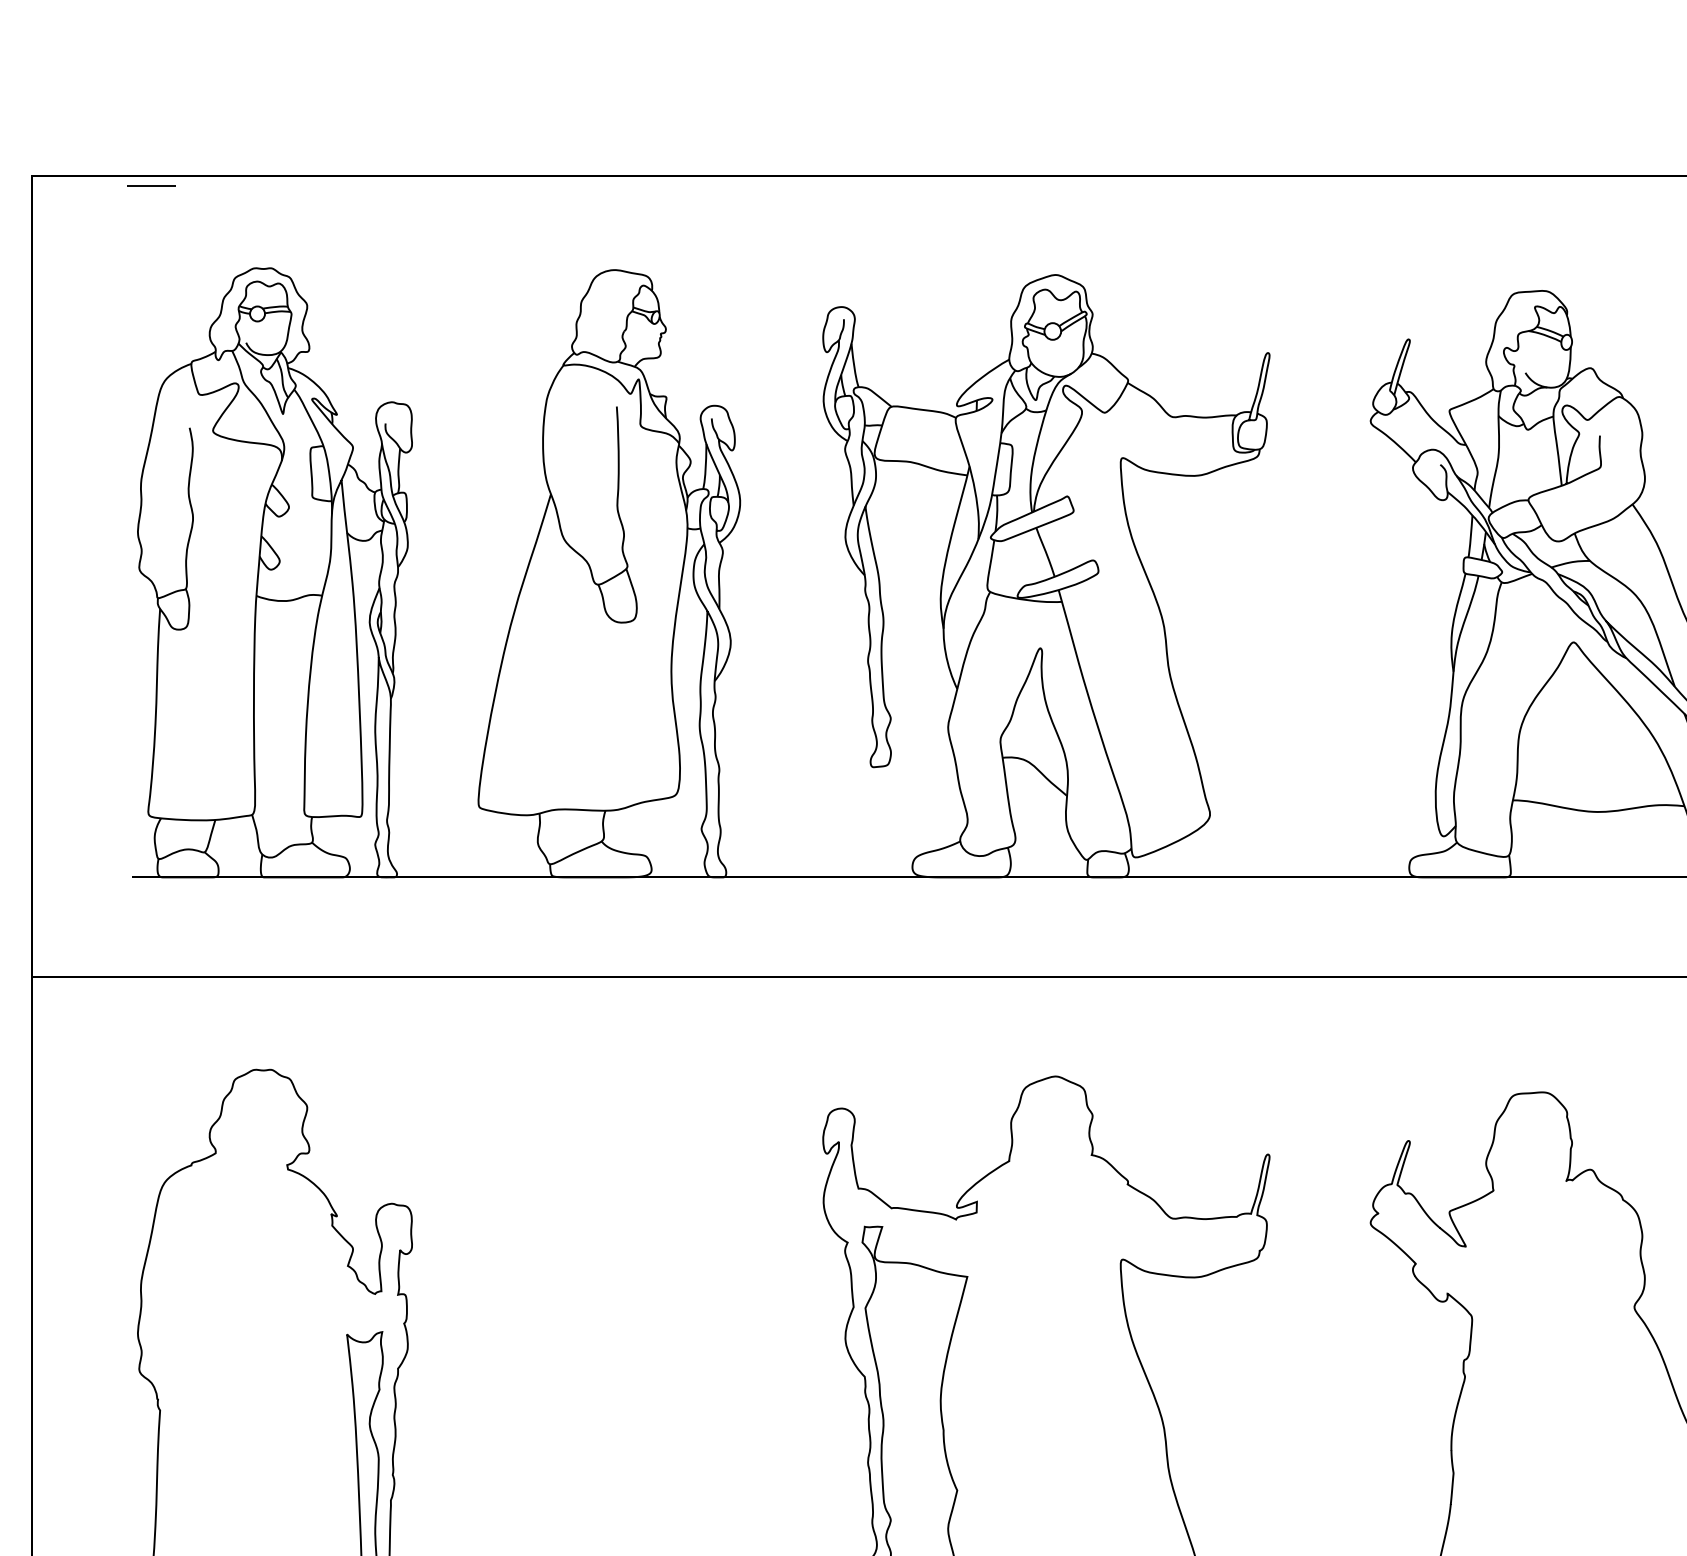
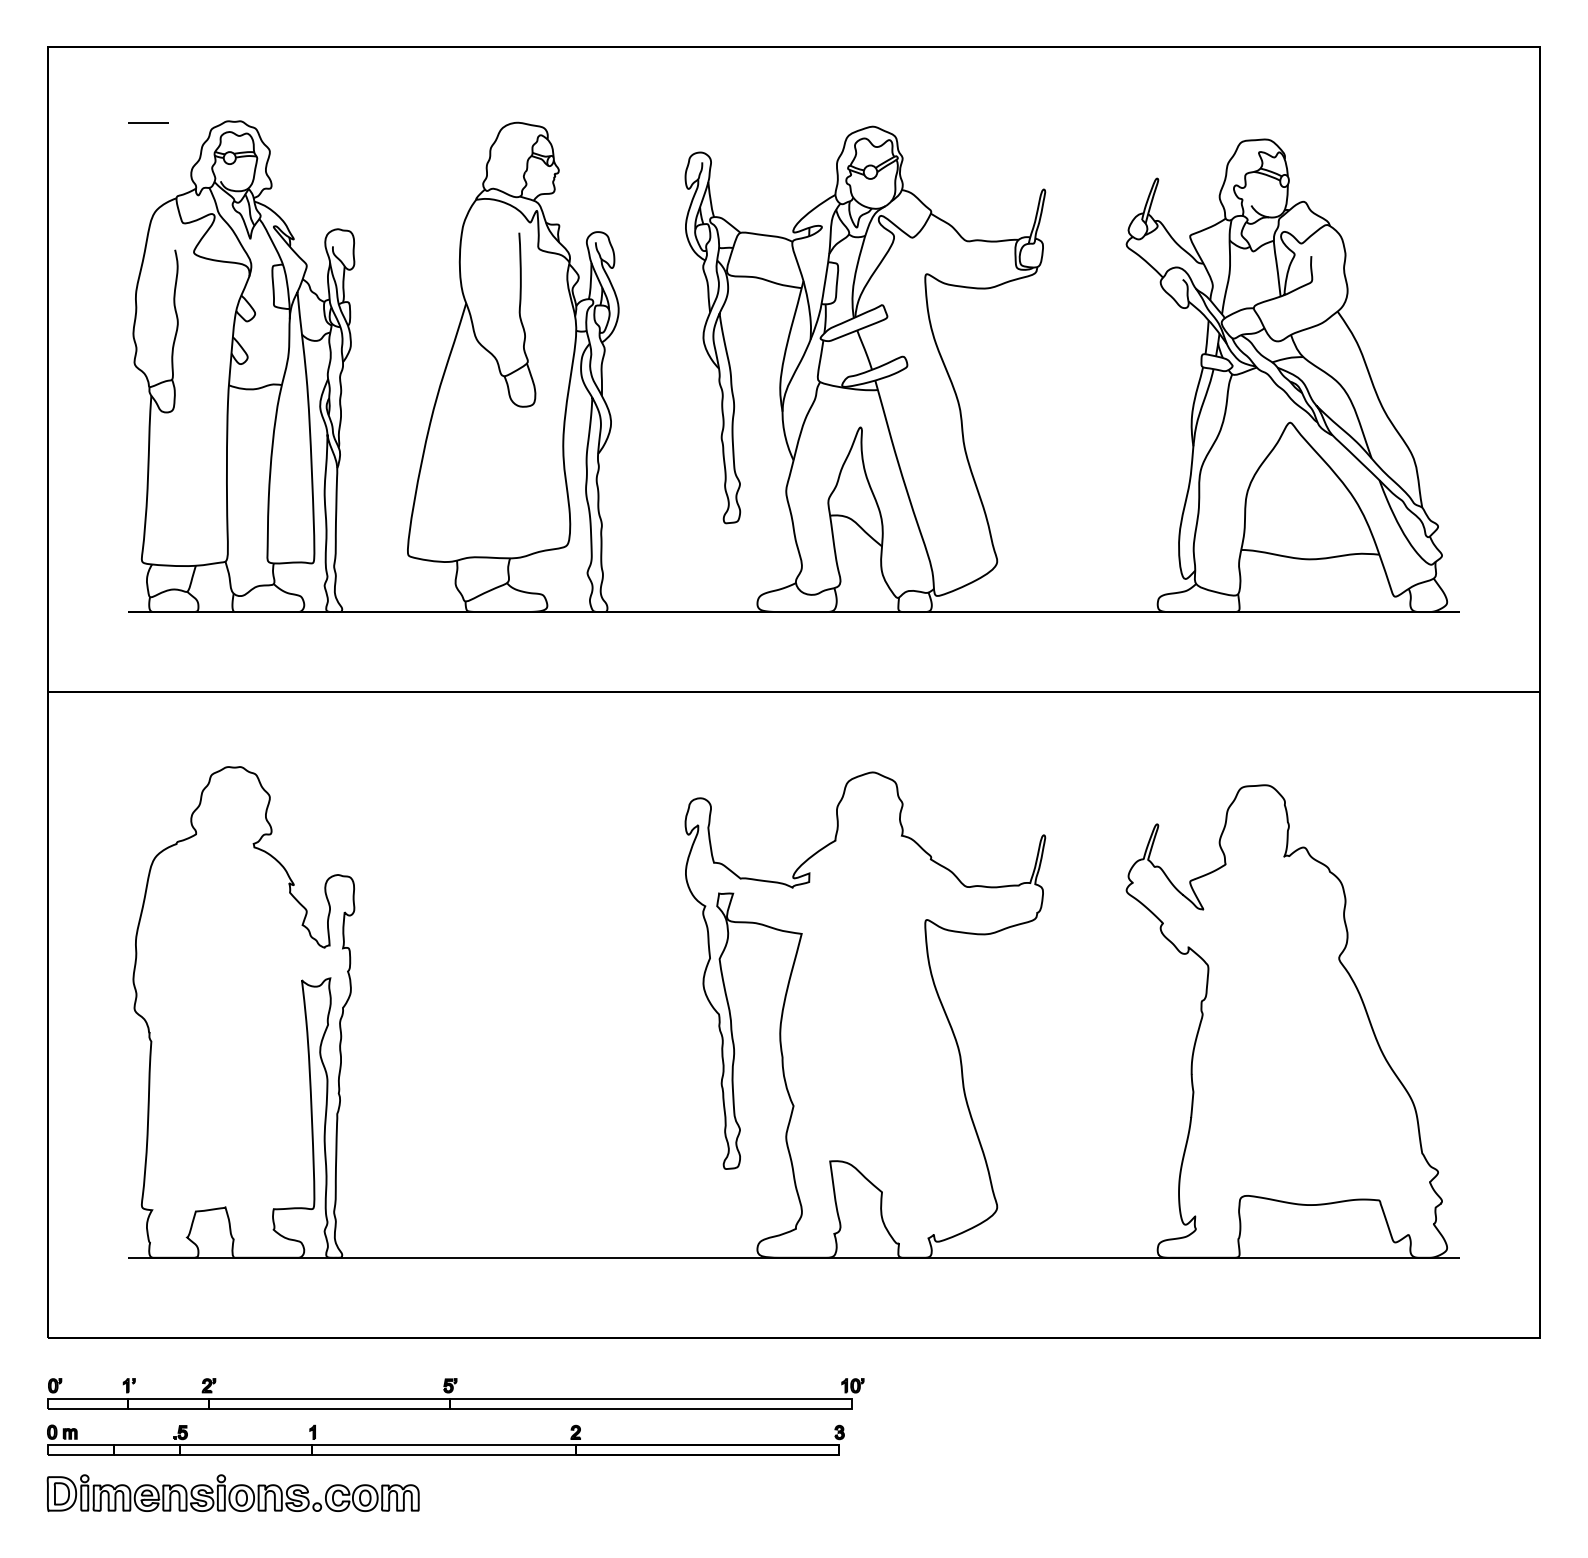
line: (151, 185) -> (148, 122), moved

